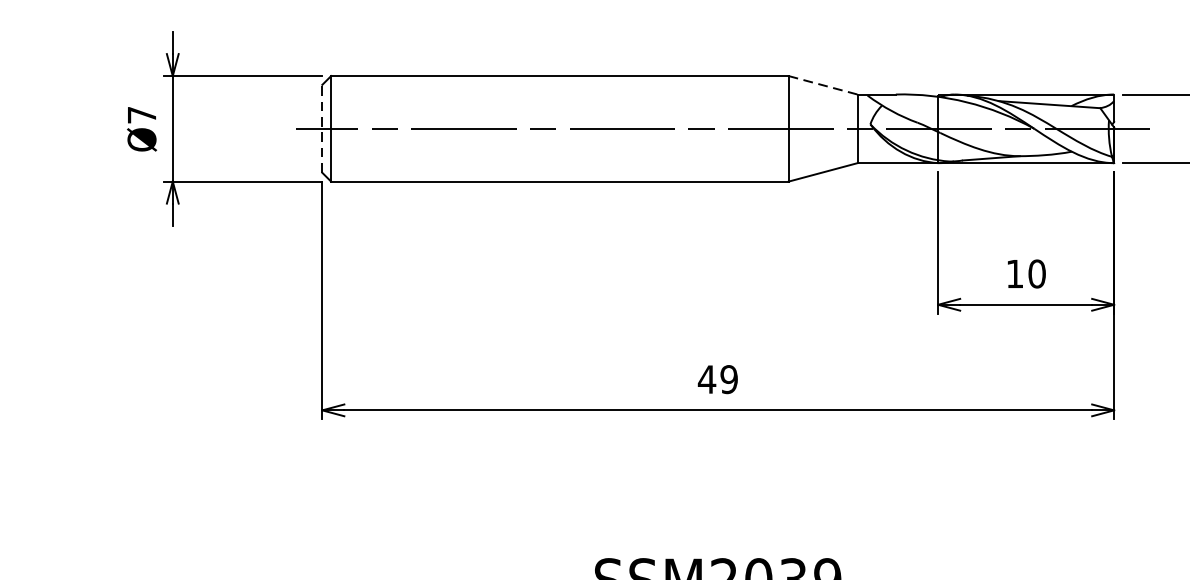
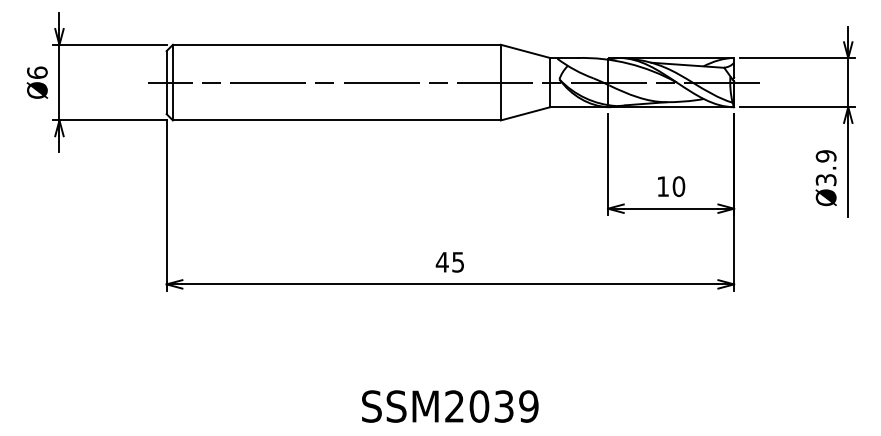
line: (823, 85) -> (525, 51), dashed -> solid
text: (142, 114) -> (37, 72), Ø7 -> Ø6
line: (322, 128) -> (166, 82), dashed -> solid
text: (729, 379) -> (458, 262), 49 -> 45

